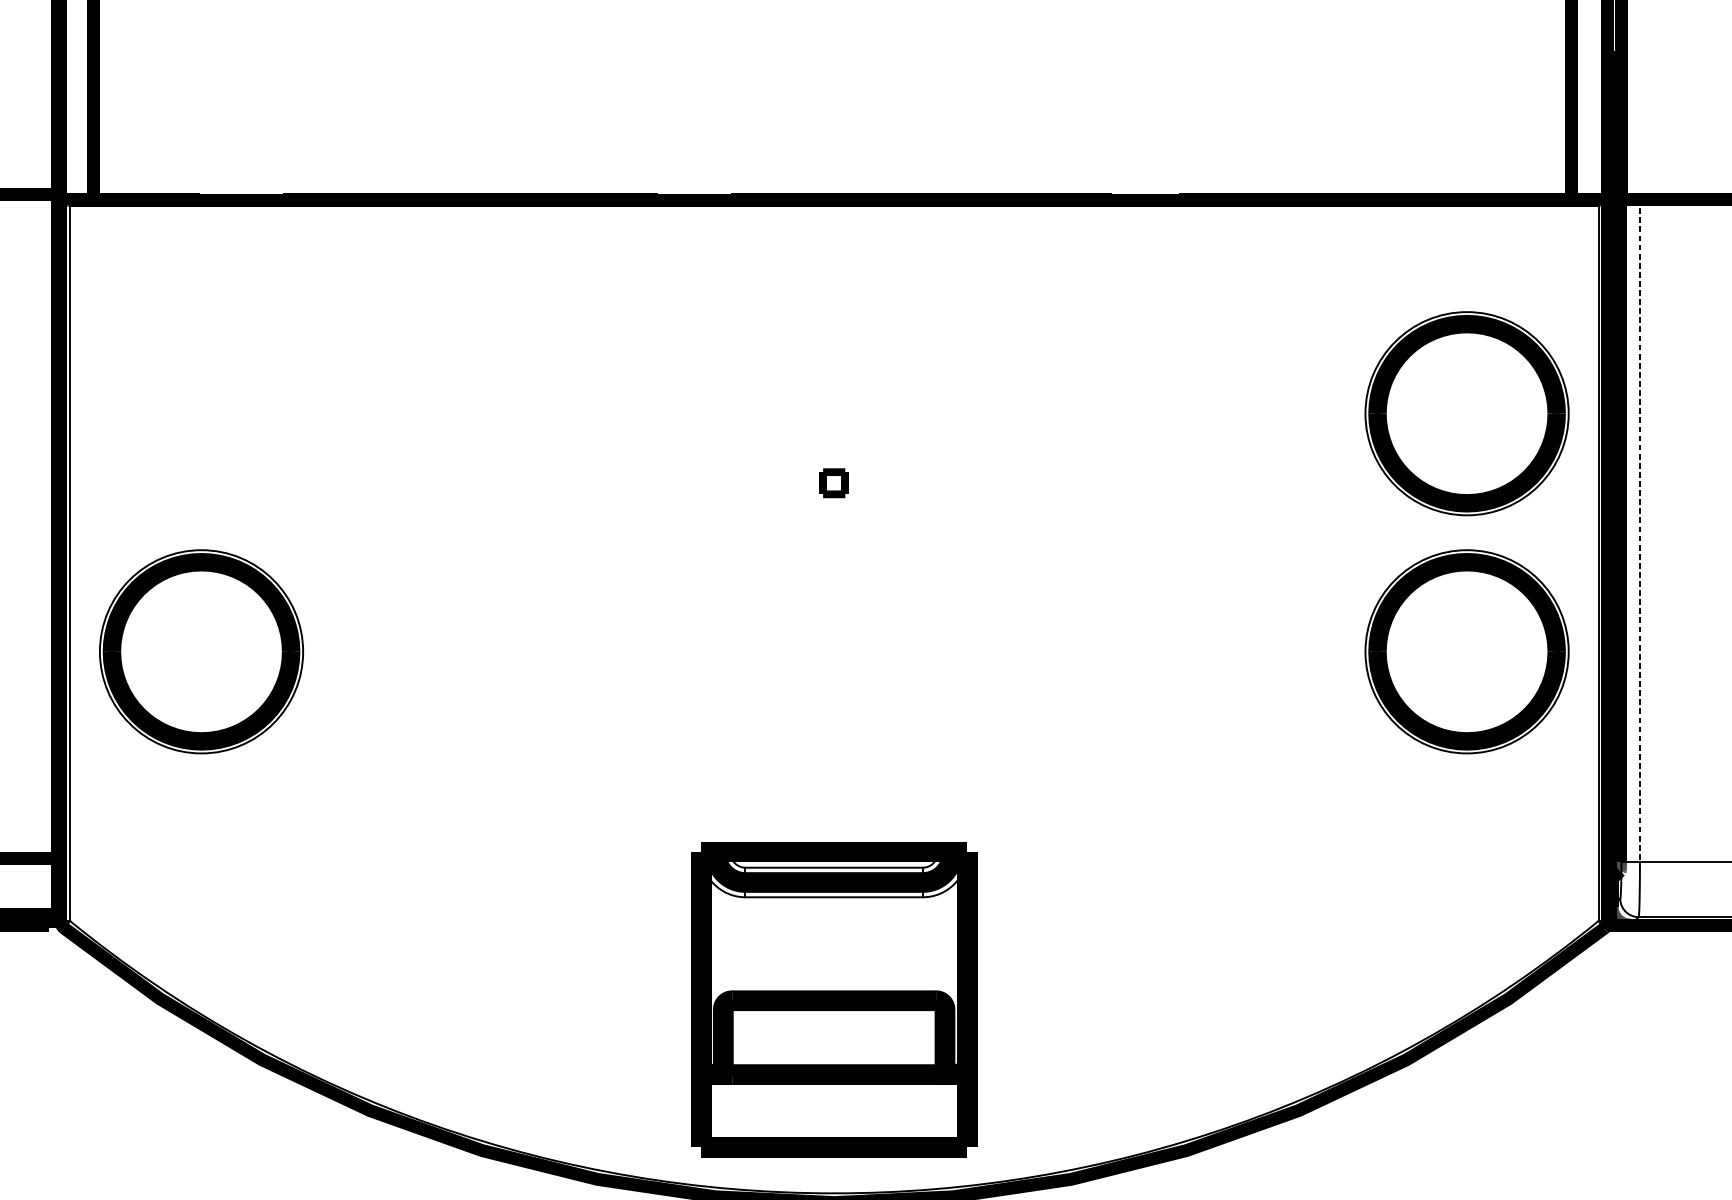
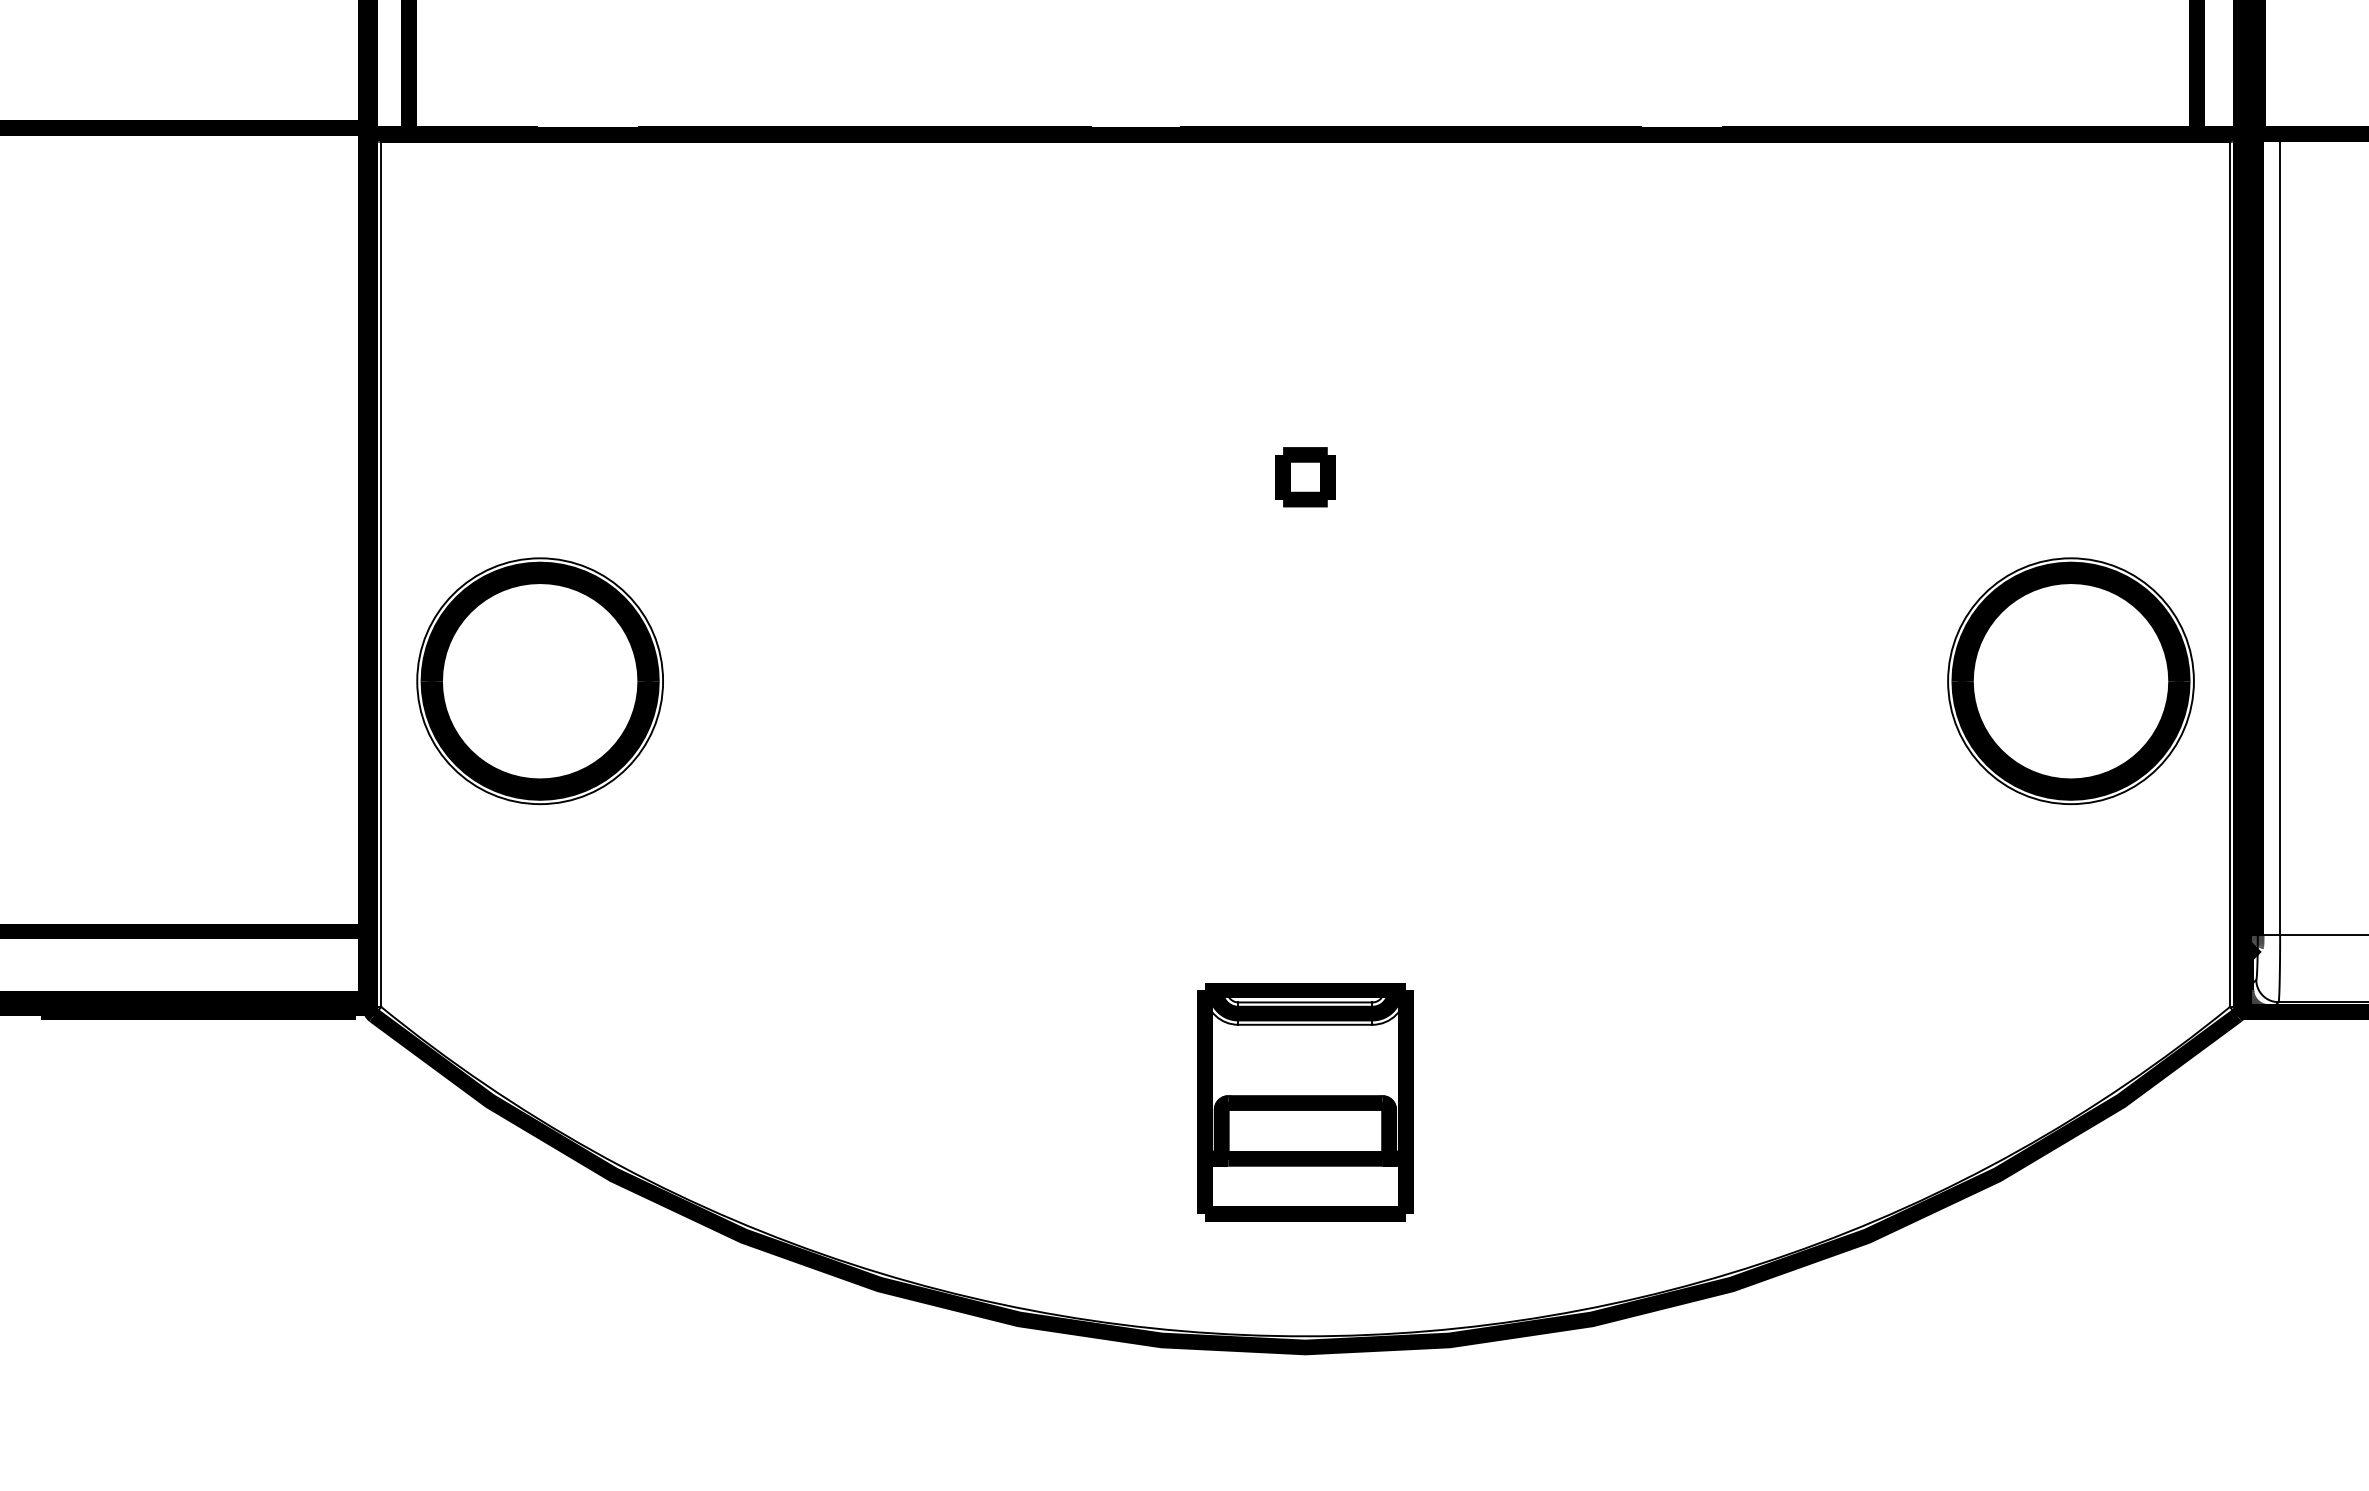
part: (1466, 413) -> (2070, 392), removed
part: (834, 483) -> (1305, 477), size x1.67
line: (1640, 530) -> (2280, 534), dashed -> solid
part: (834, 1000) -> (1305, 1102), size x0.62

